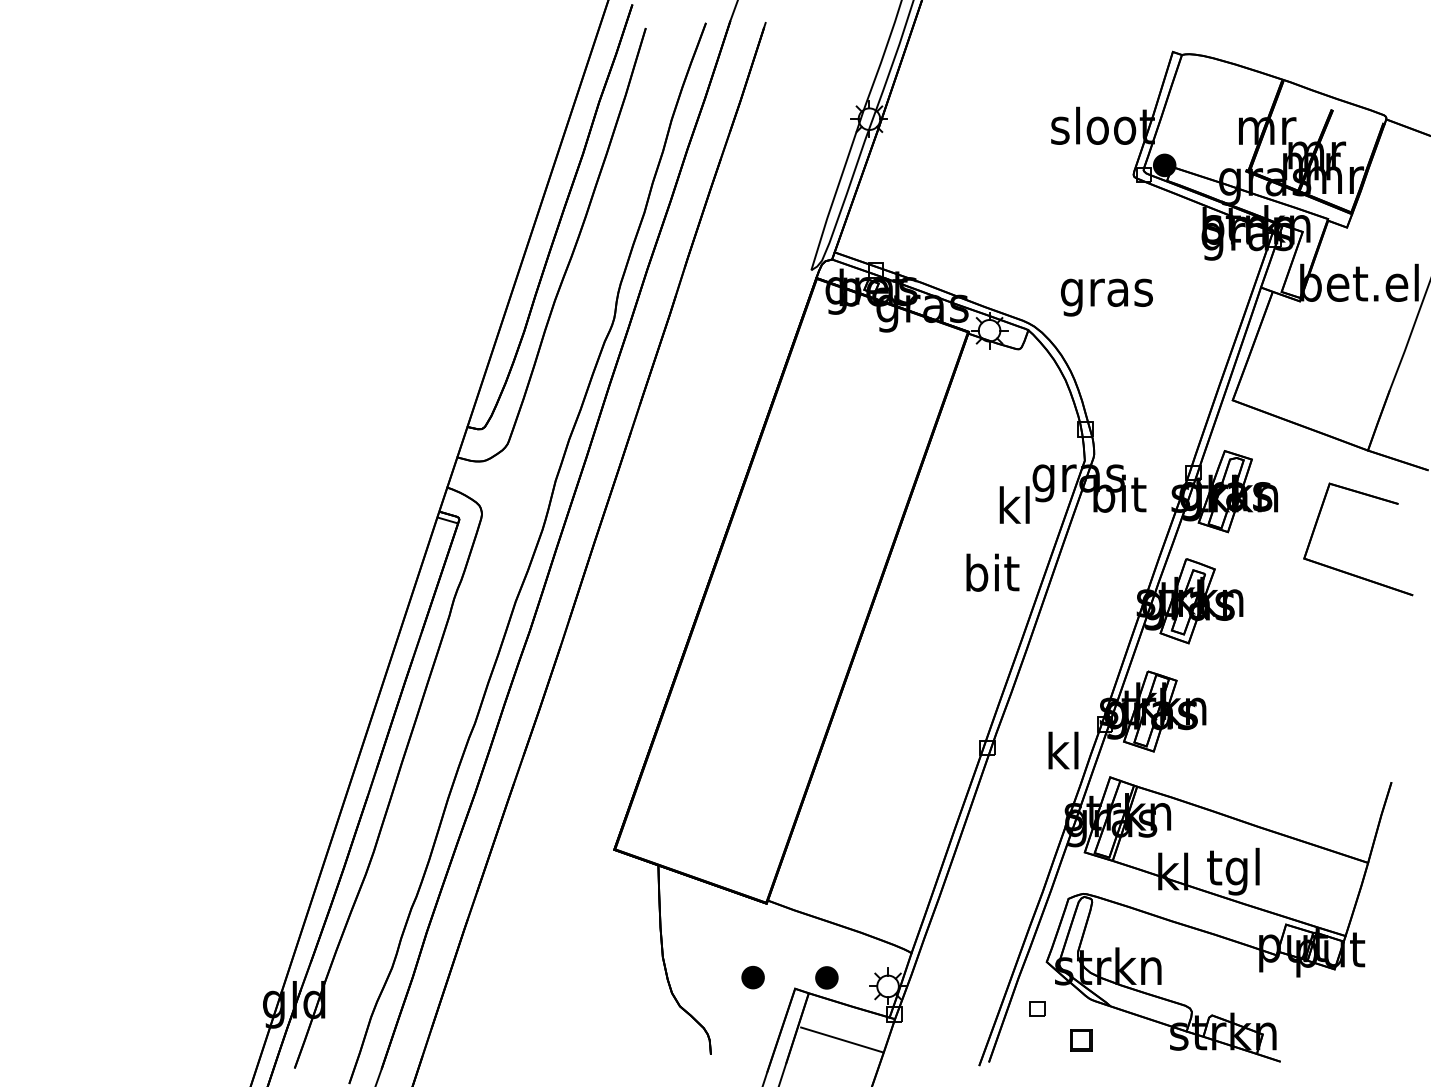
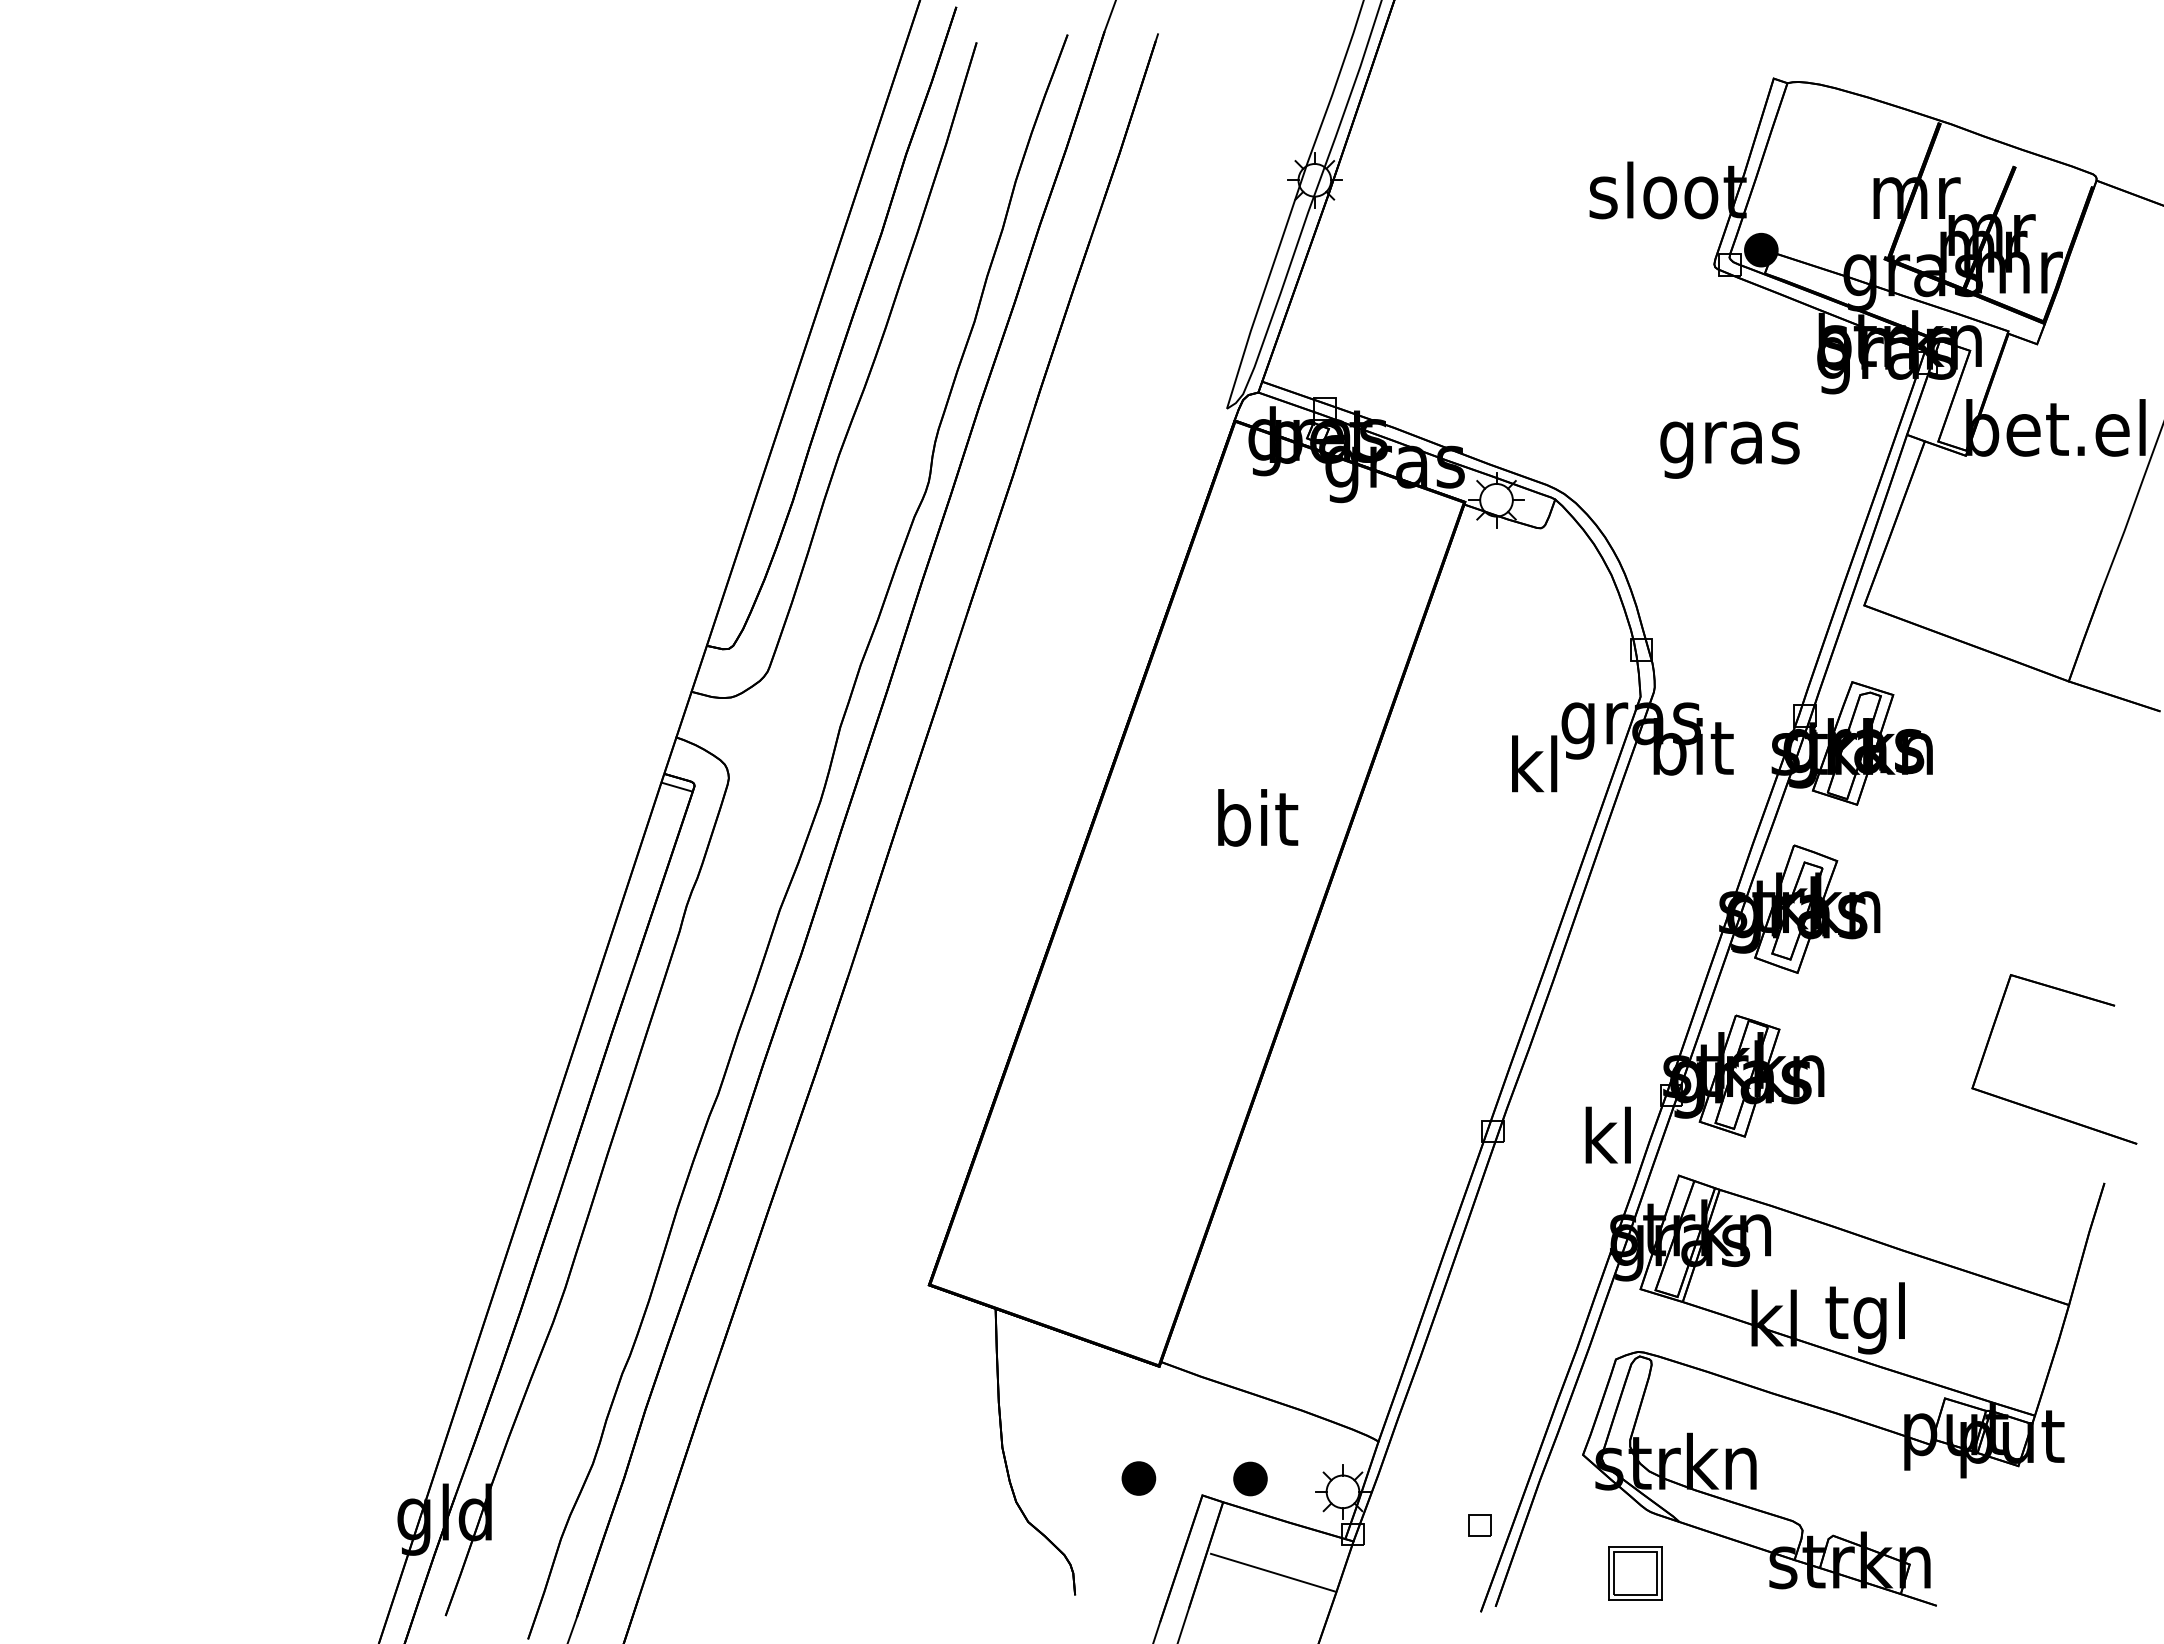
text: (1106, 297) -> (1729, 449), moved
part: (1346, 571) -> (2036, 1107), moved
text: (992, 572) -> (1257, 817), moved
part: (1037, 1008) -> (1479, 1525), moved
part: (1081, 1040) -> (1635, 1573), size x1.6

